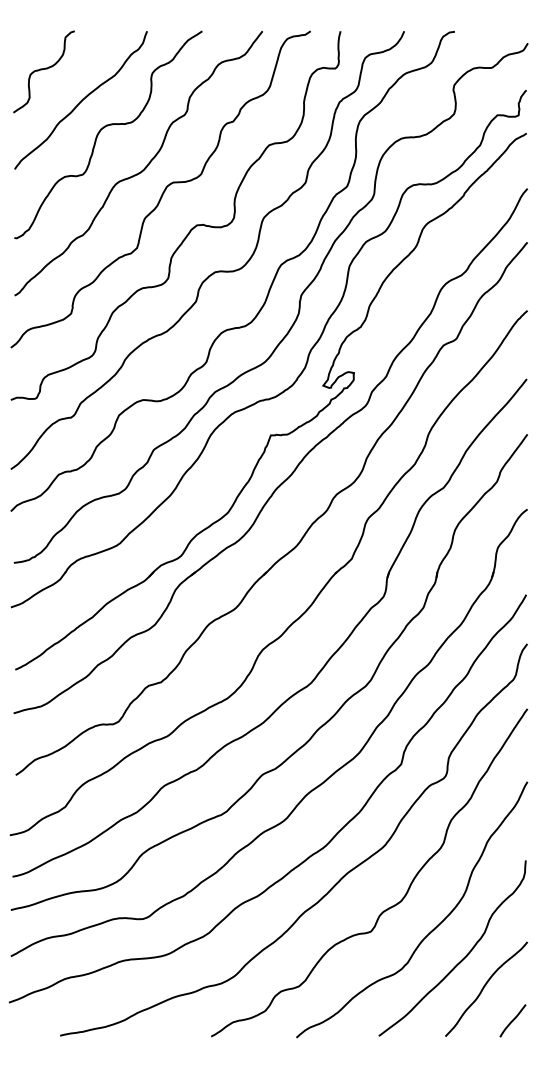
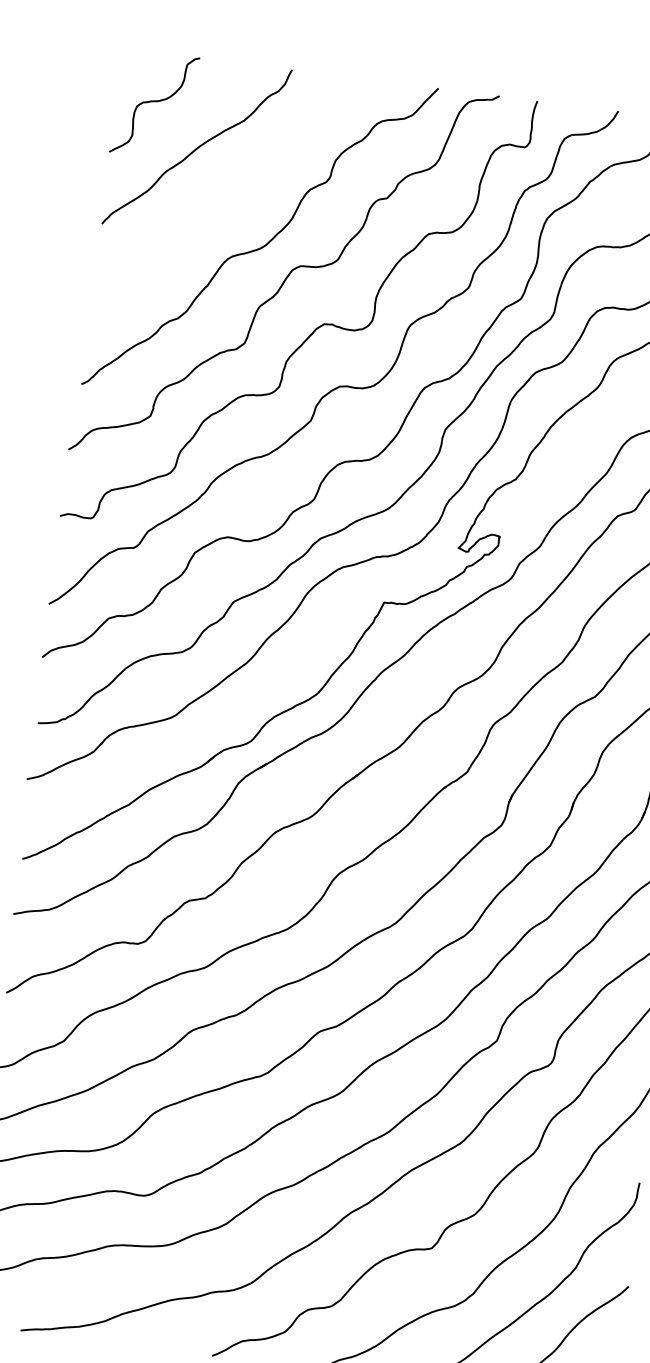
curve: (104, 128) -> (222, 186), removed

